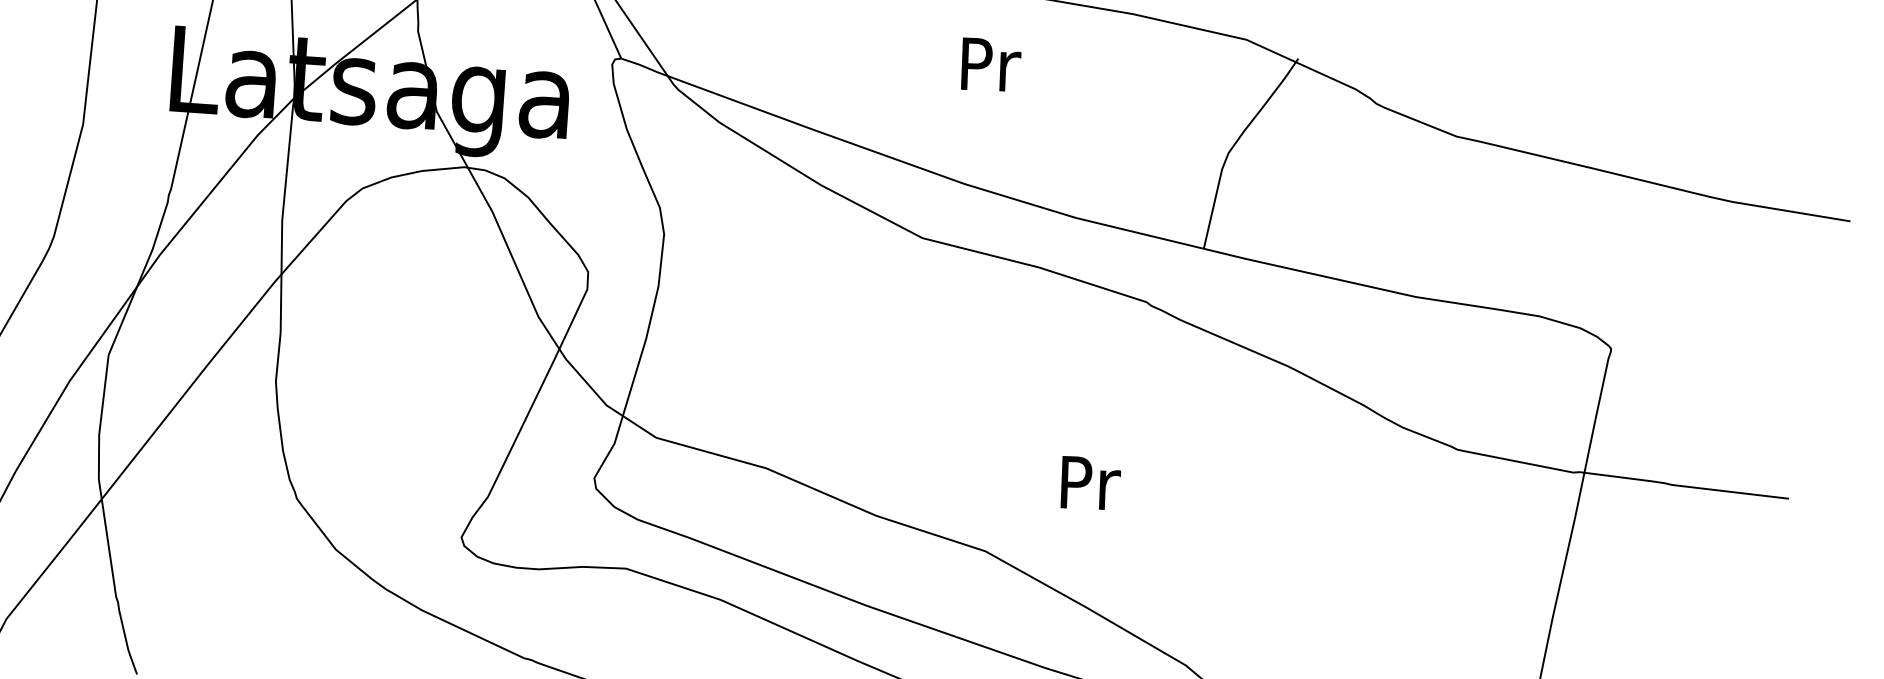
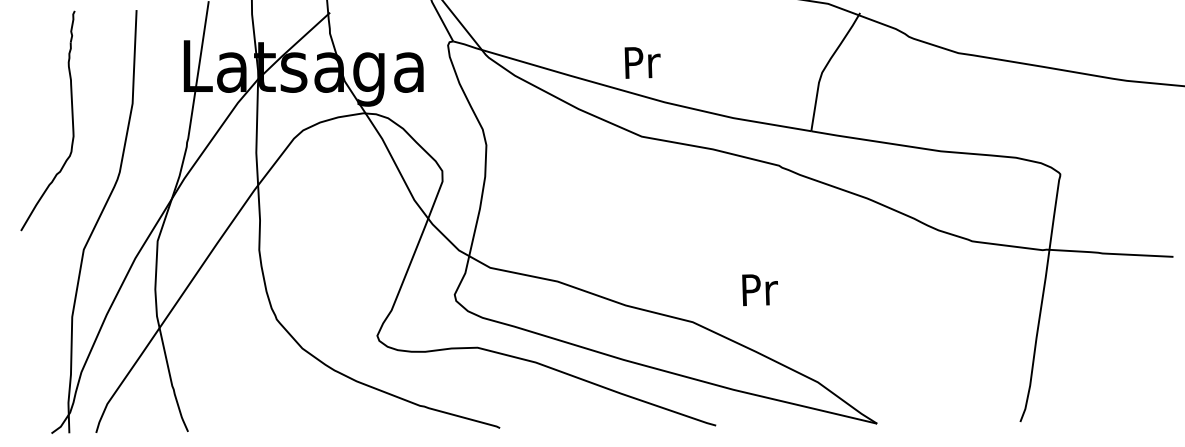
text: (990, 64) -> (642, 62), moved
text: (1089, 484) -> (759, 290), moved

